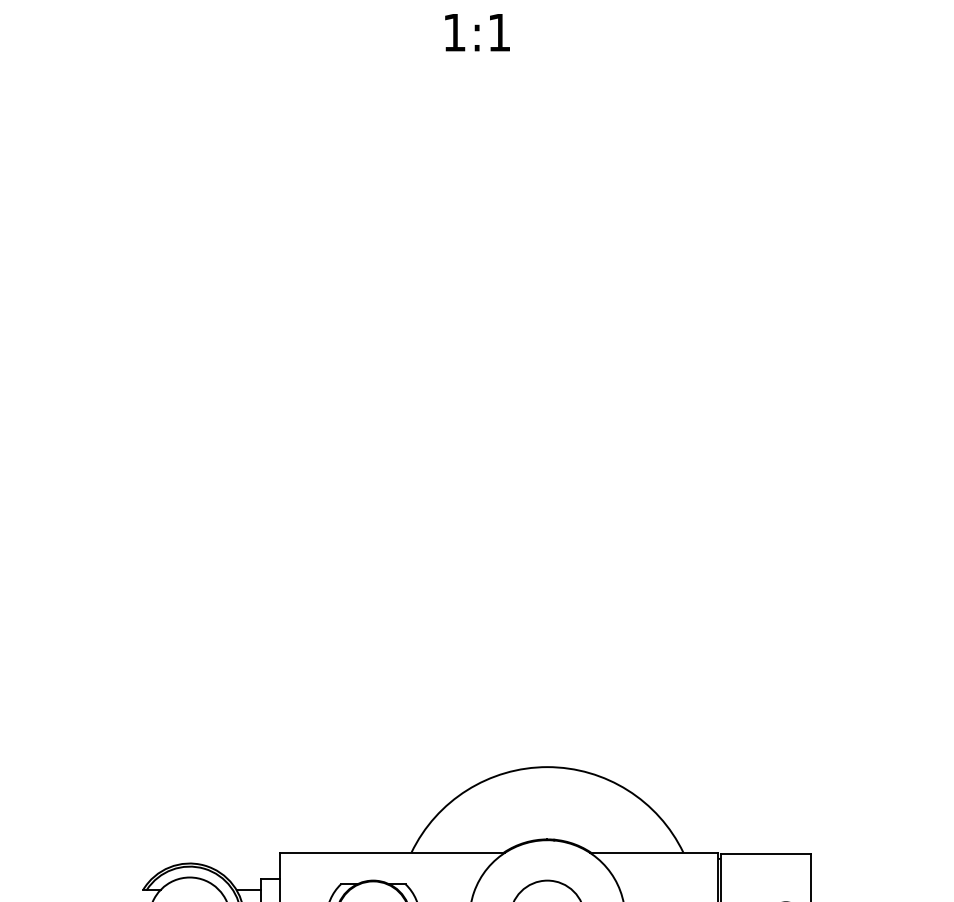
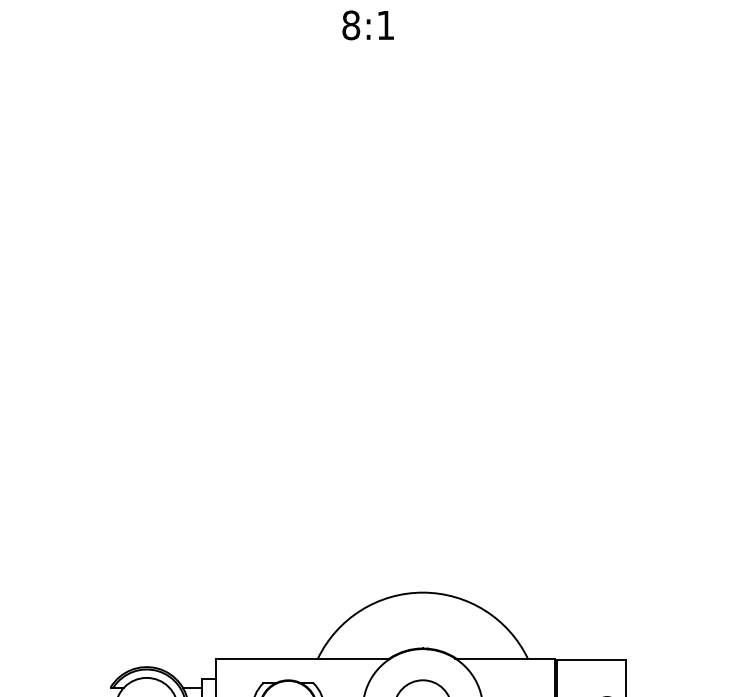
text: (454, 32) -> (351, 25), 1:1 -> 8:1

